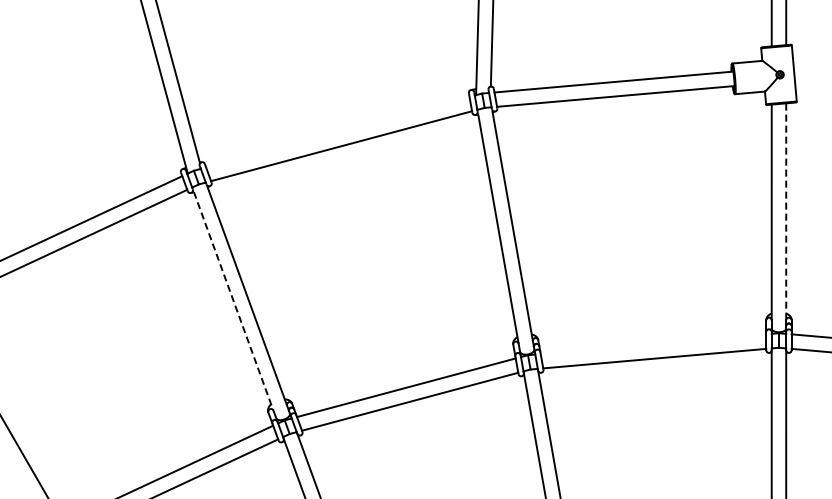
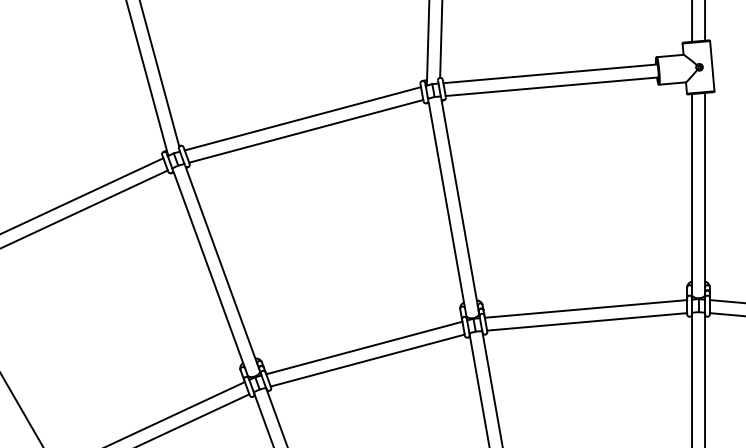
line: (337, 131) -> (302, 118), added
line: (786, 211) -> (705, 189), dashed -> solid
line: (233, 301) -> (209, 270), dashed -> solid
line: (653, 344) -> (586, 309), added

